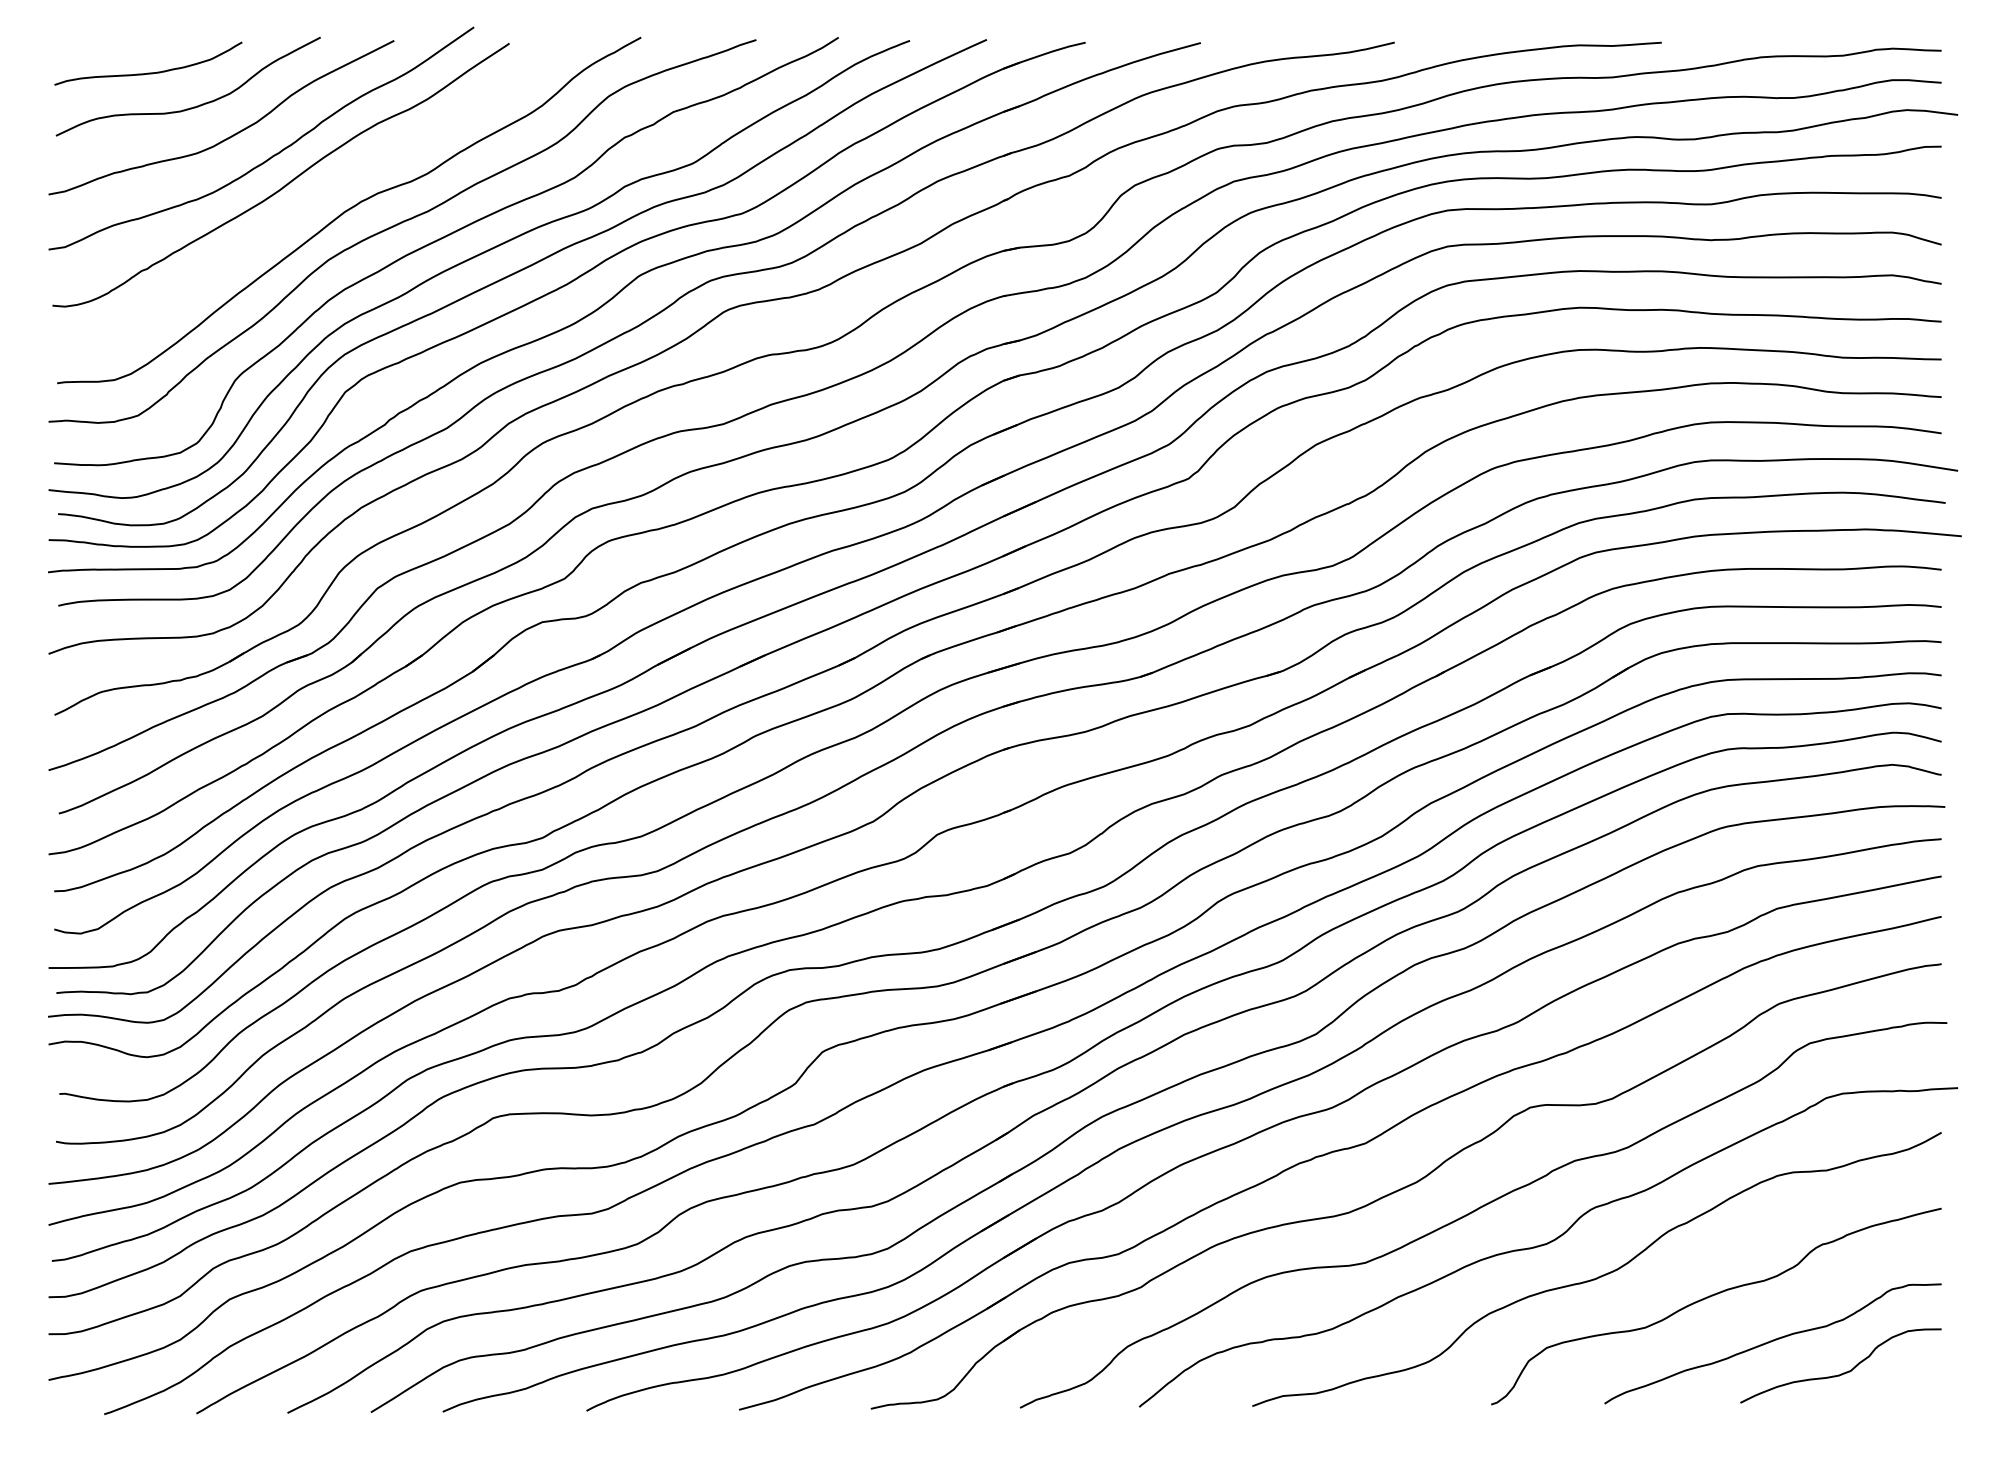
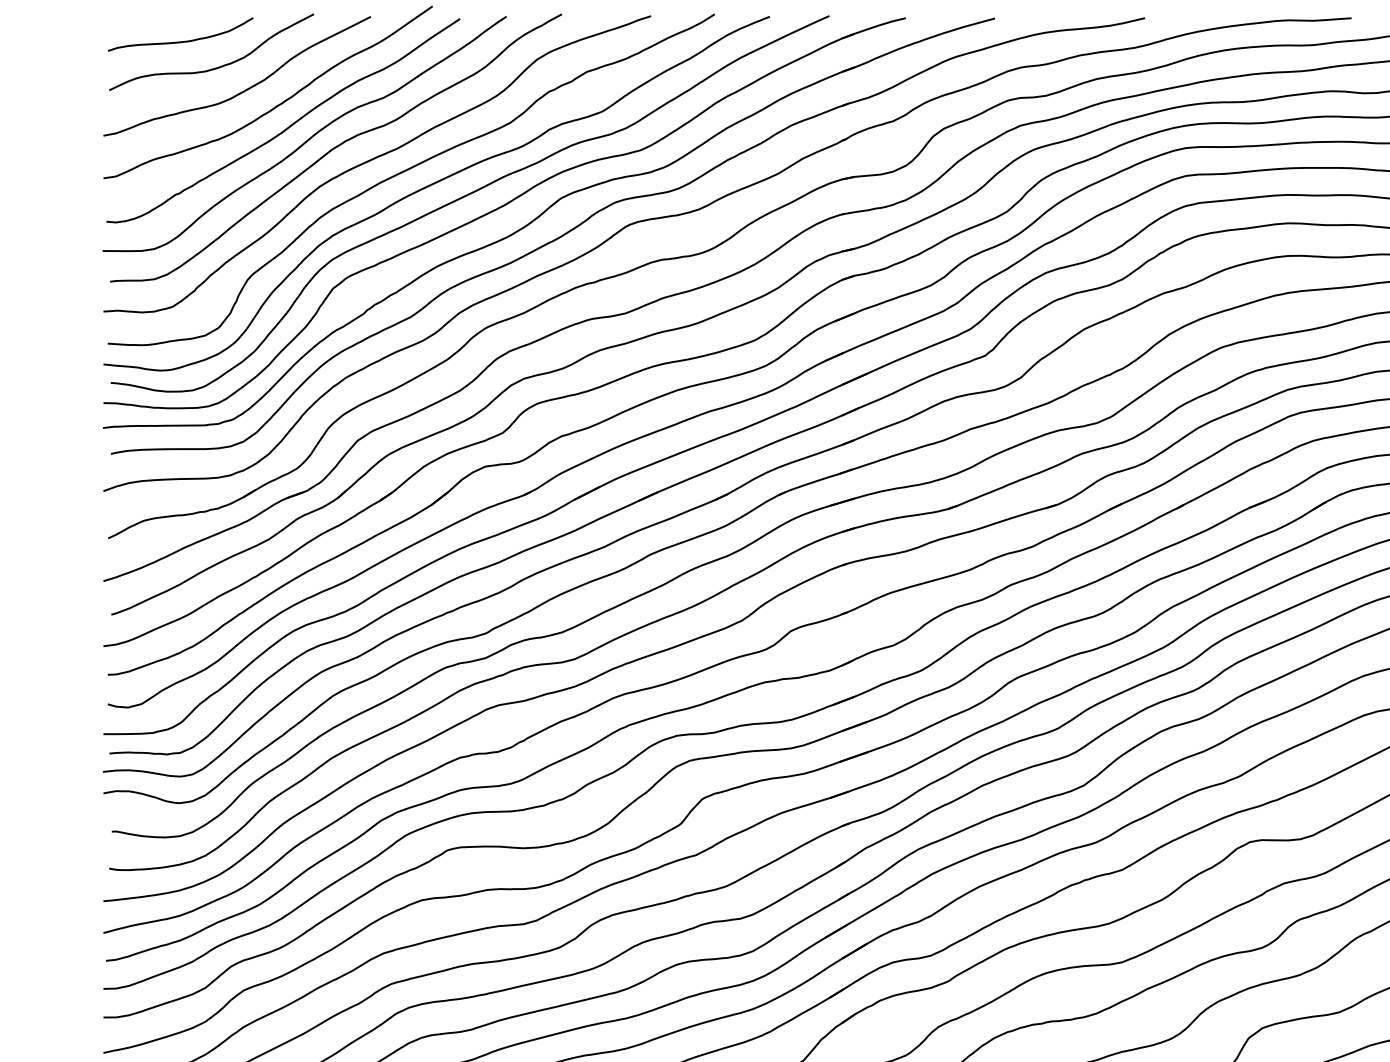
curve: (313, 198) -> (308, 138), added

